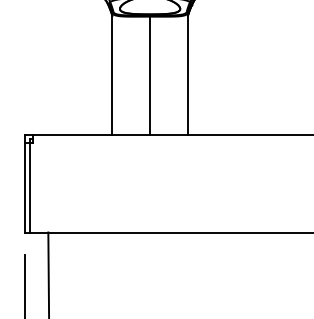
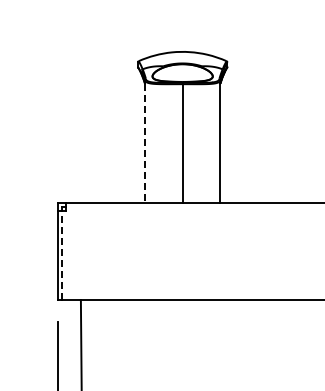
line: (112, 75) -> (145, 143), solid -> dashed
line: (29, 187) -> (62, 255), solid -> dashed

